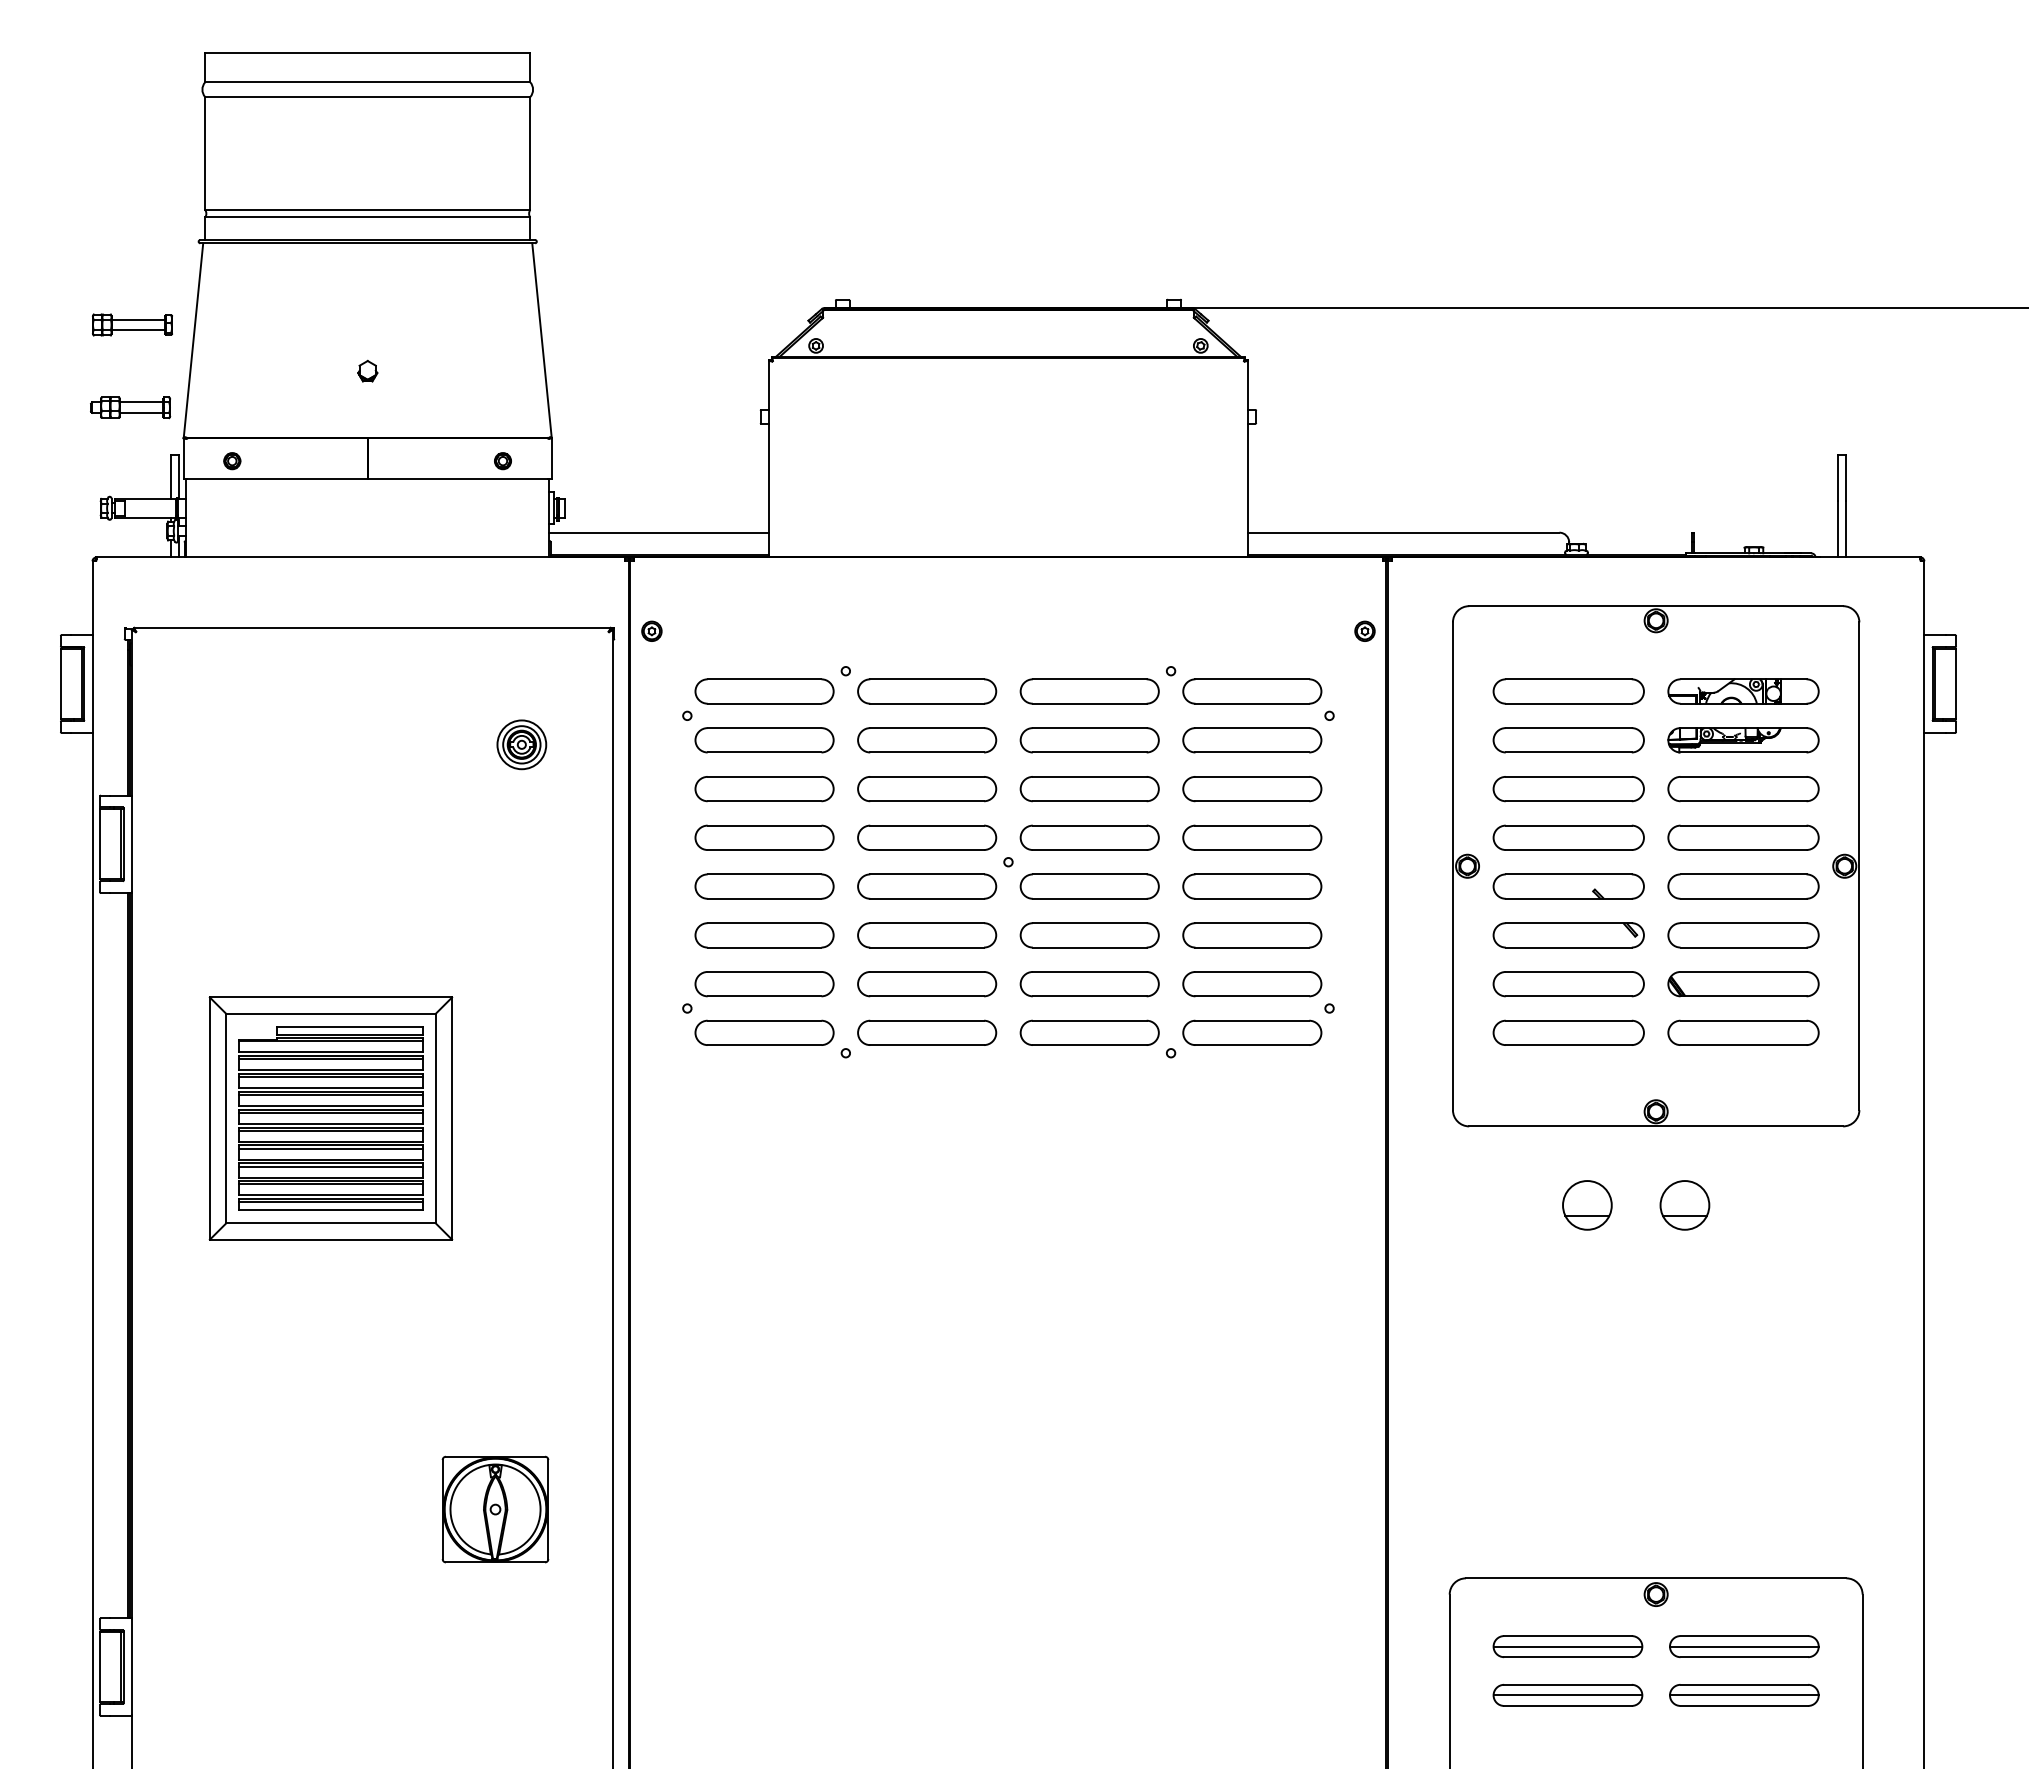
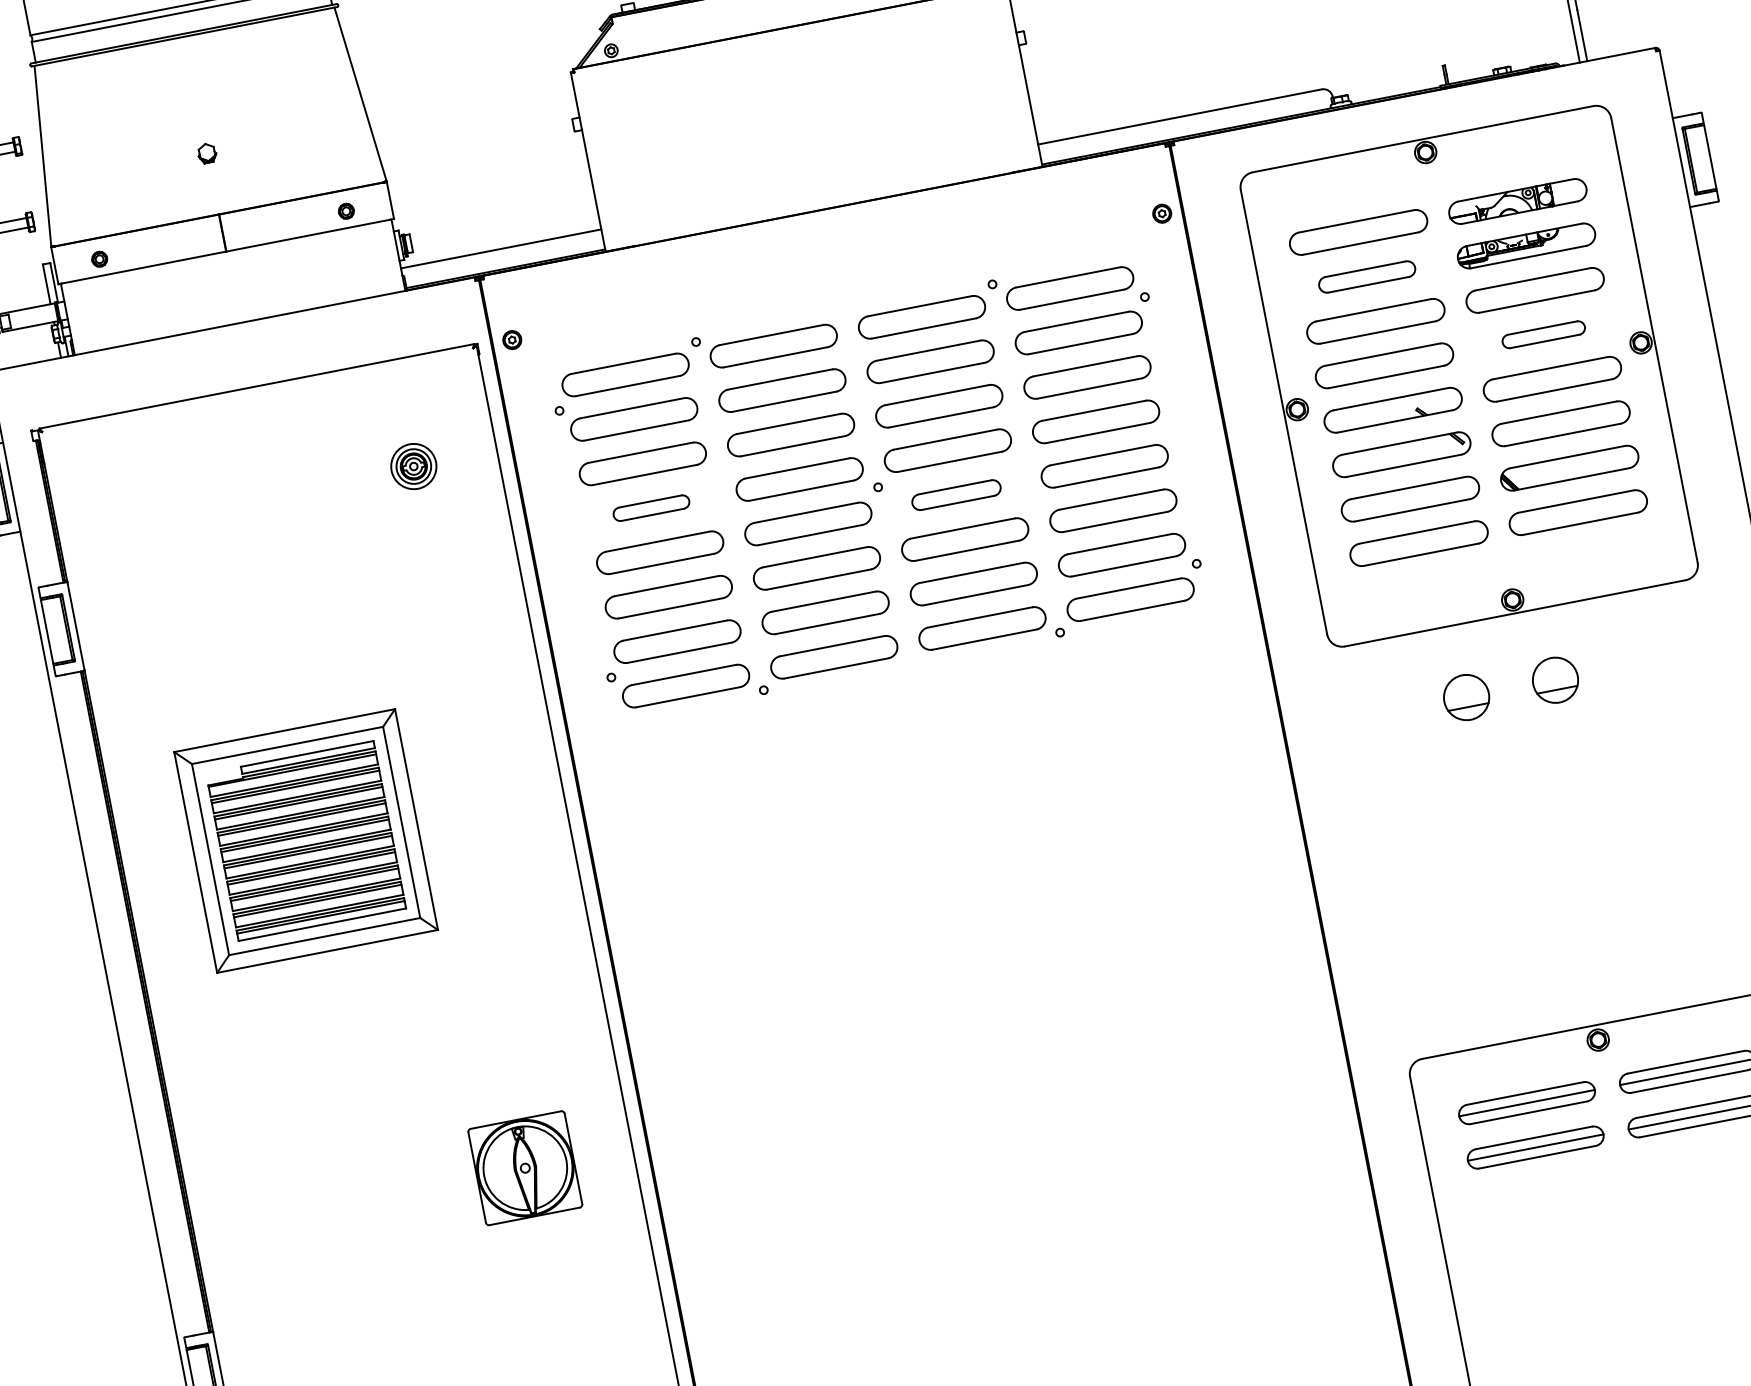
part: (1568, 740) -> (1367, 277), size x0.7
part: (764, 837) -> (651, 508), size x0.6
part: (1743, 837) -> (1543, 334), size x0.6
part: (1089, 886) -> (956, 495), size x0.7

